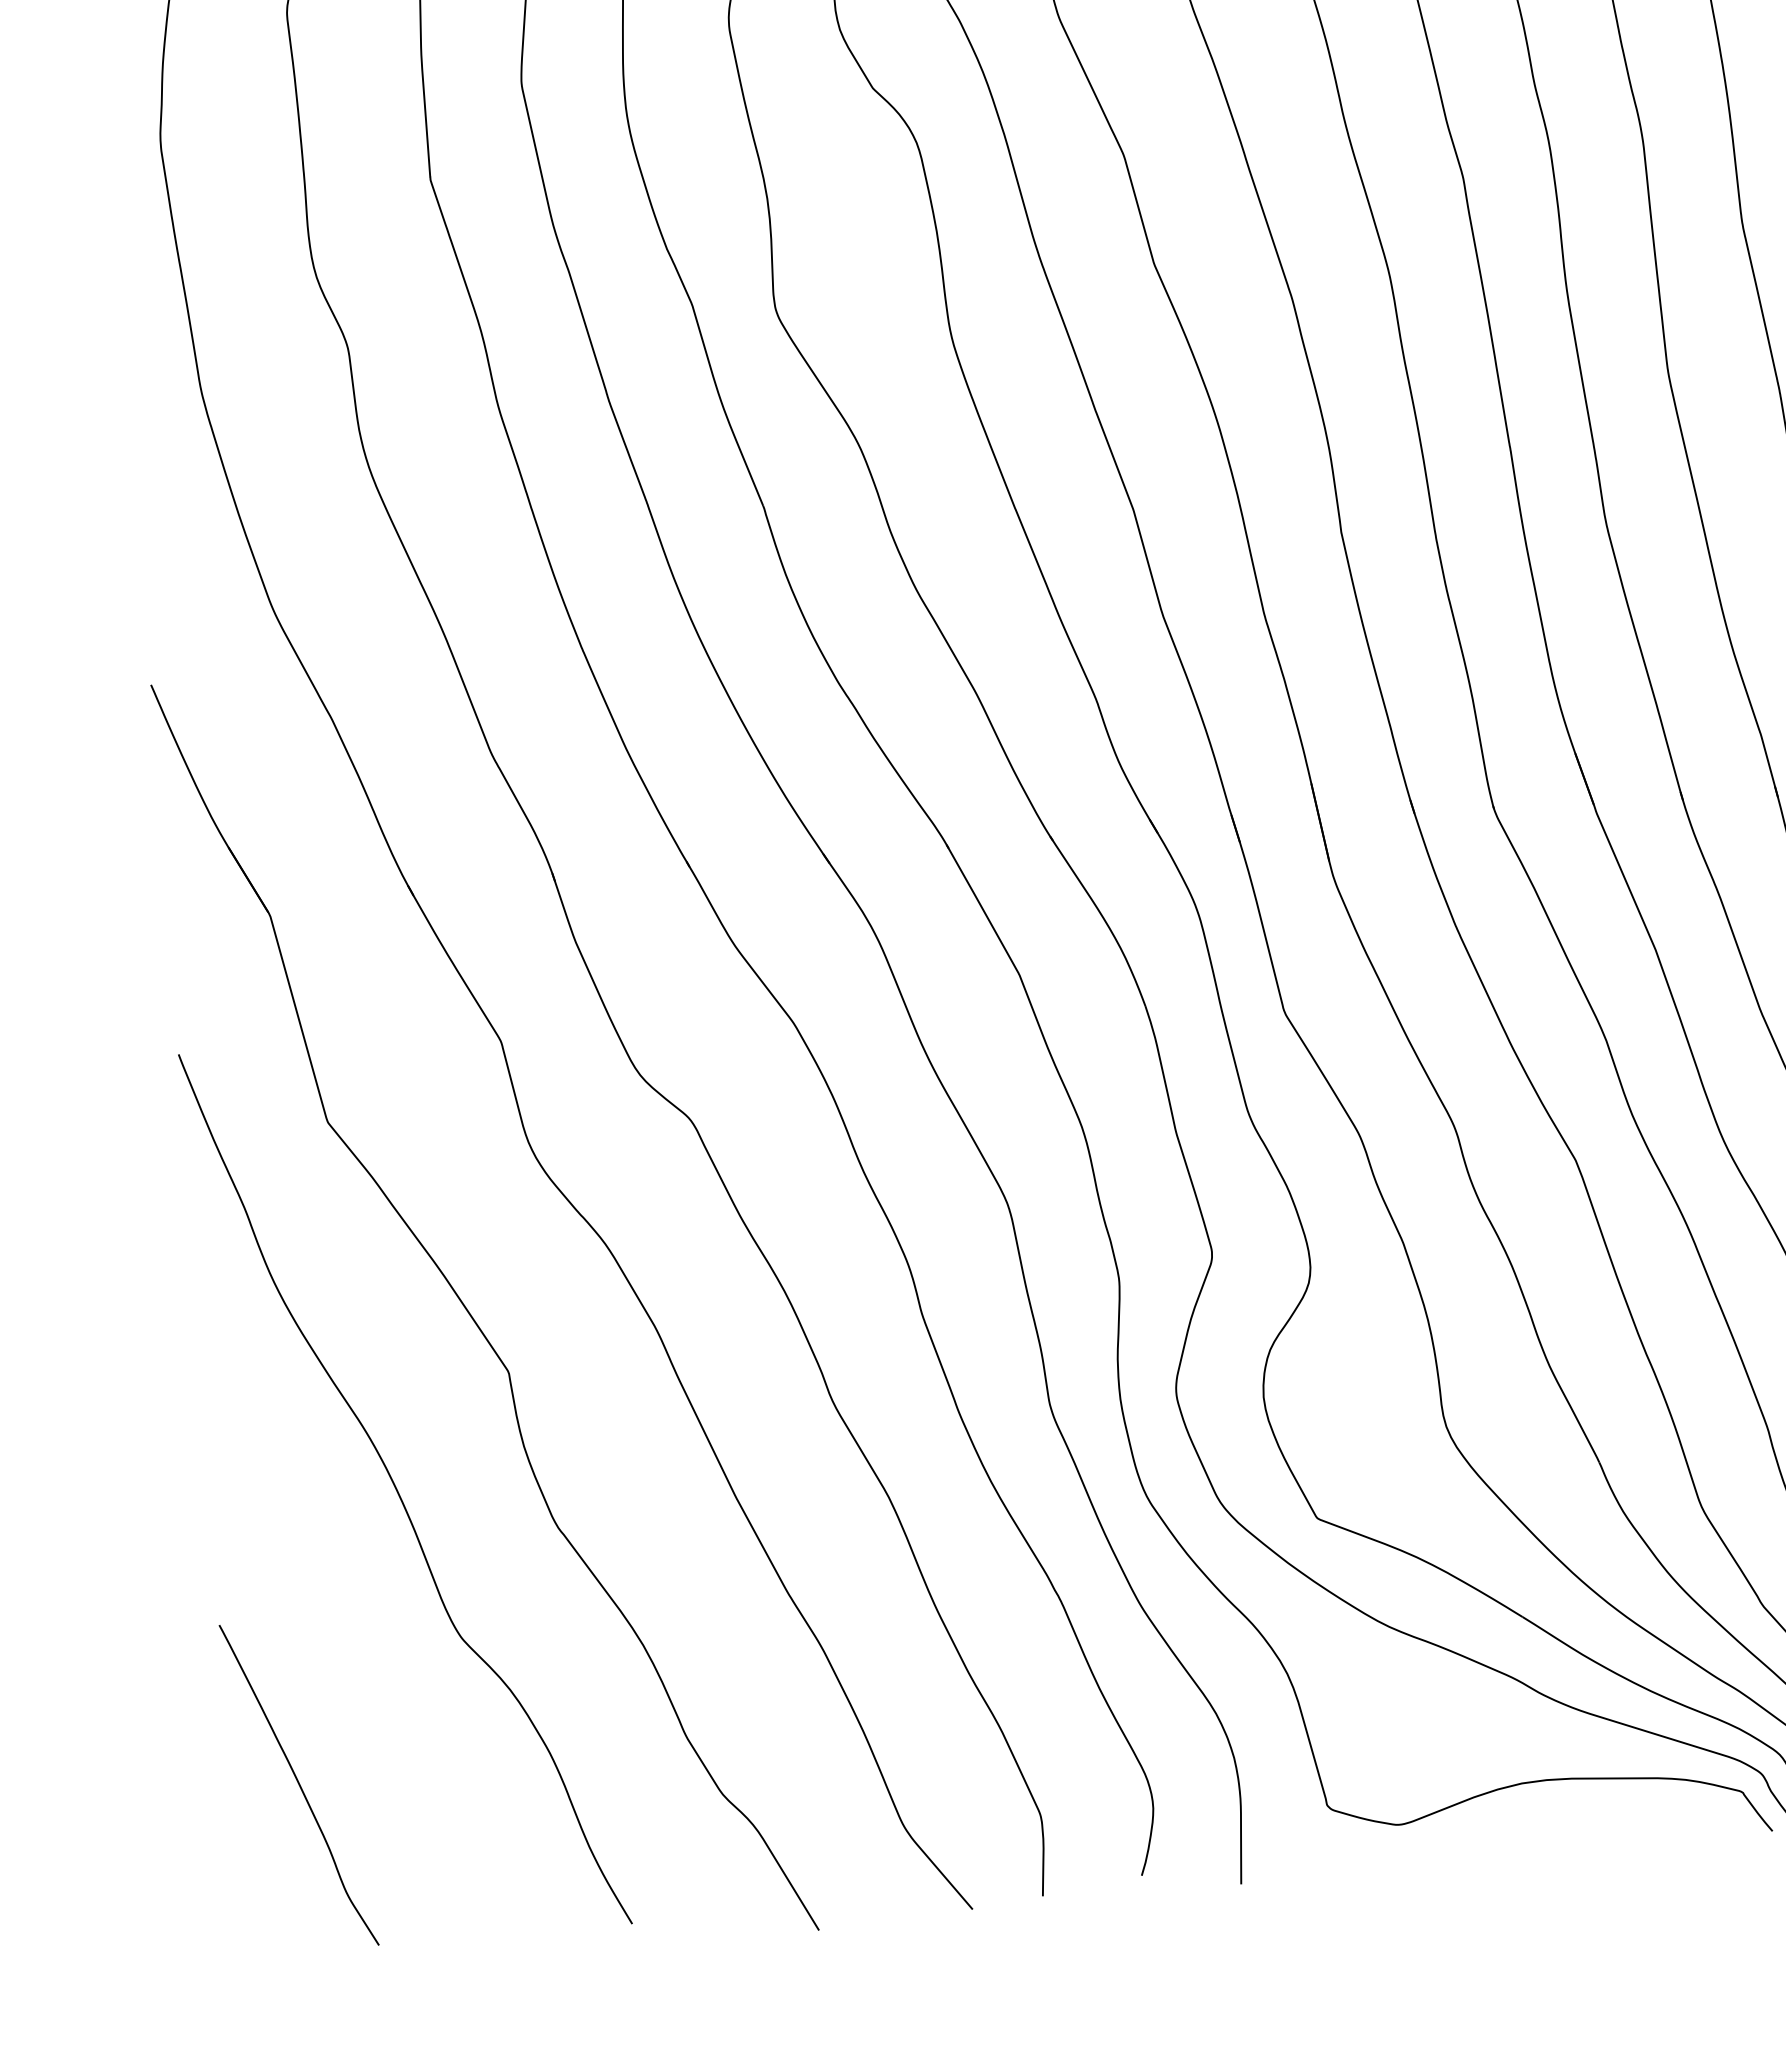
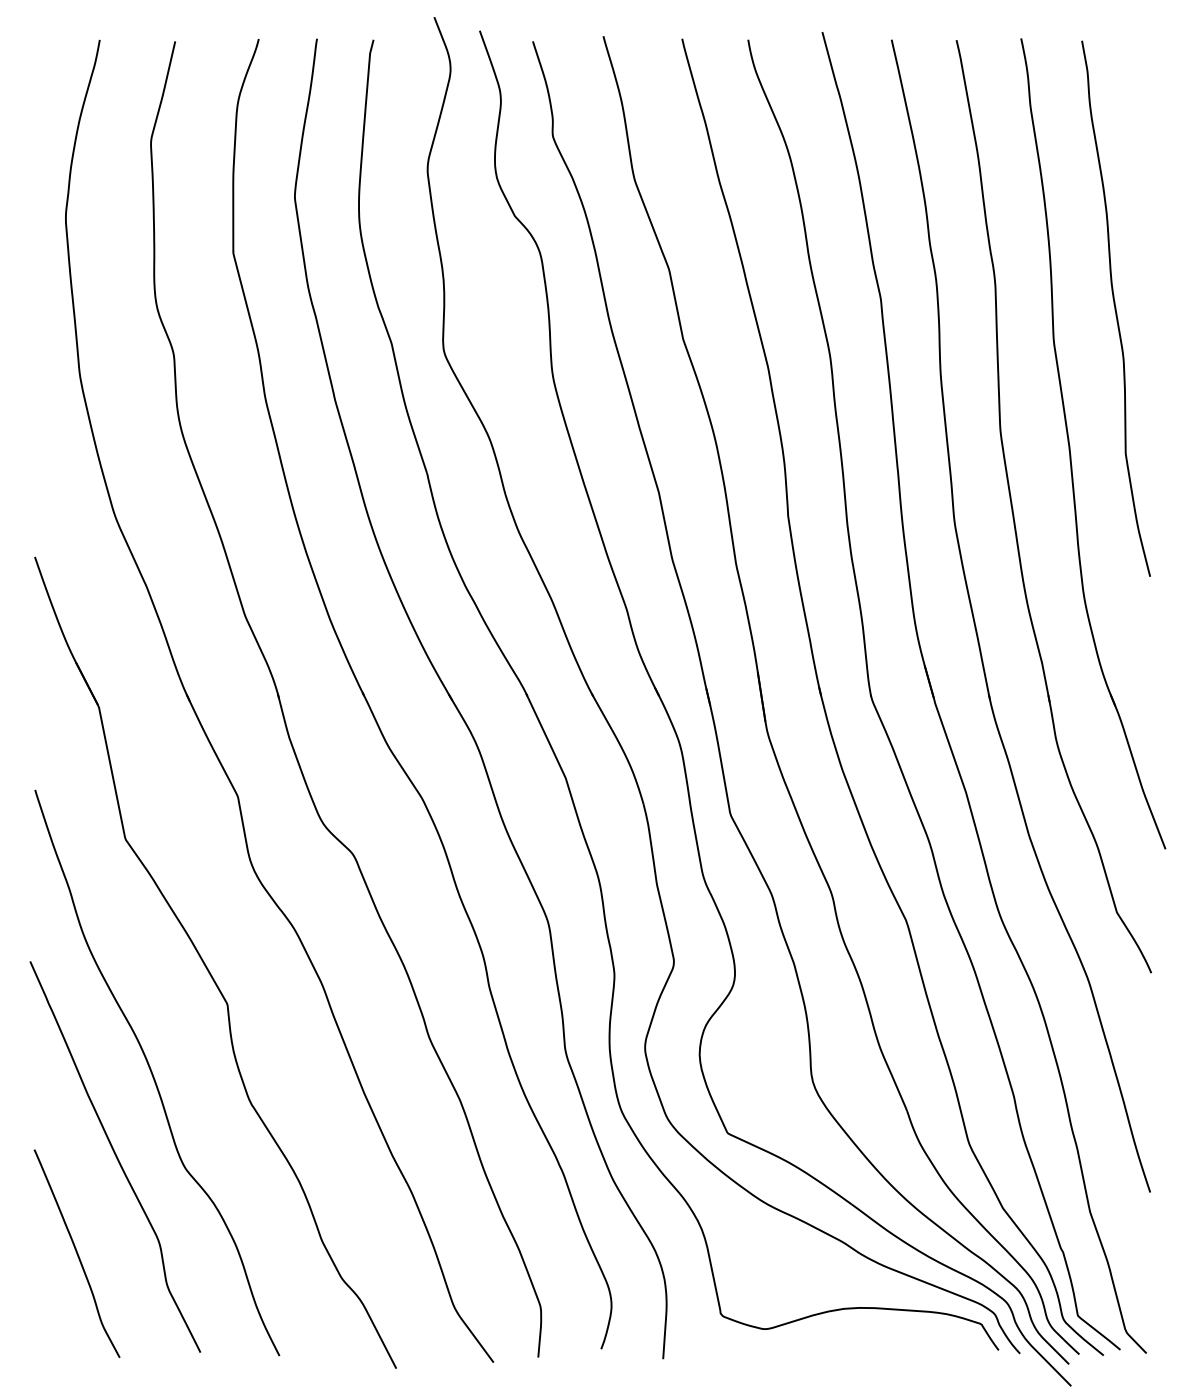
curve: (348, 1626) -> (115, 1156), added

